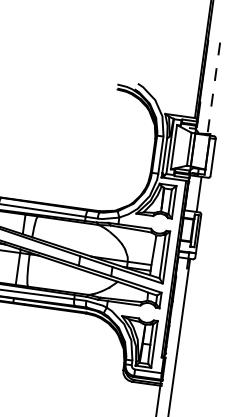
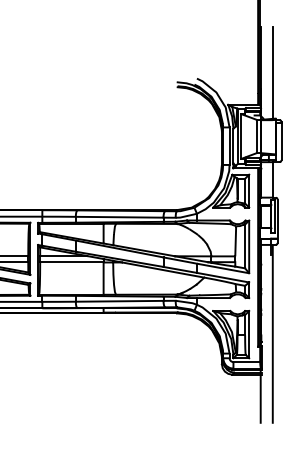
line: (213, 89) -> (272, 73), dashed -> solid

